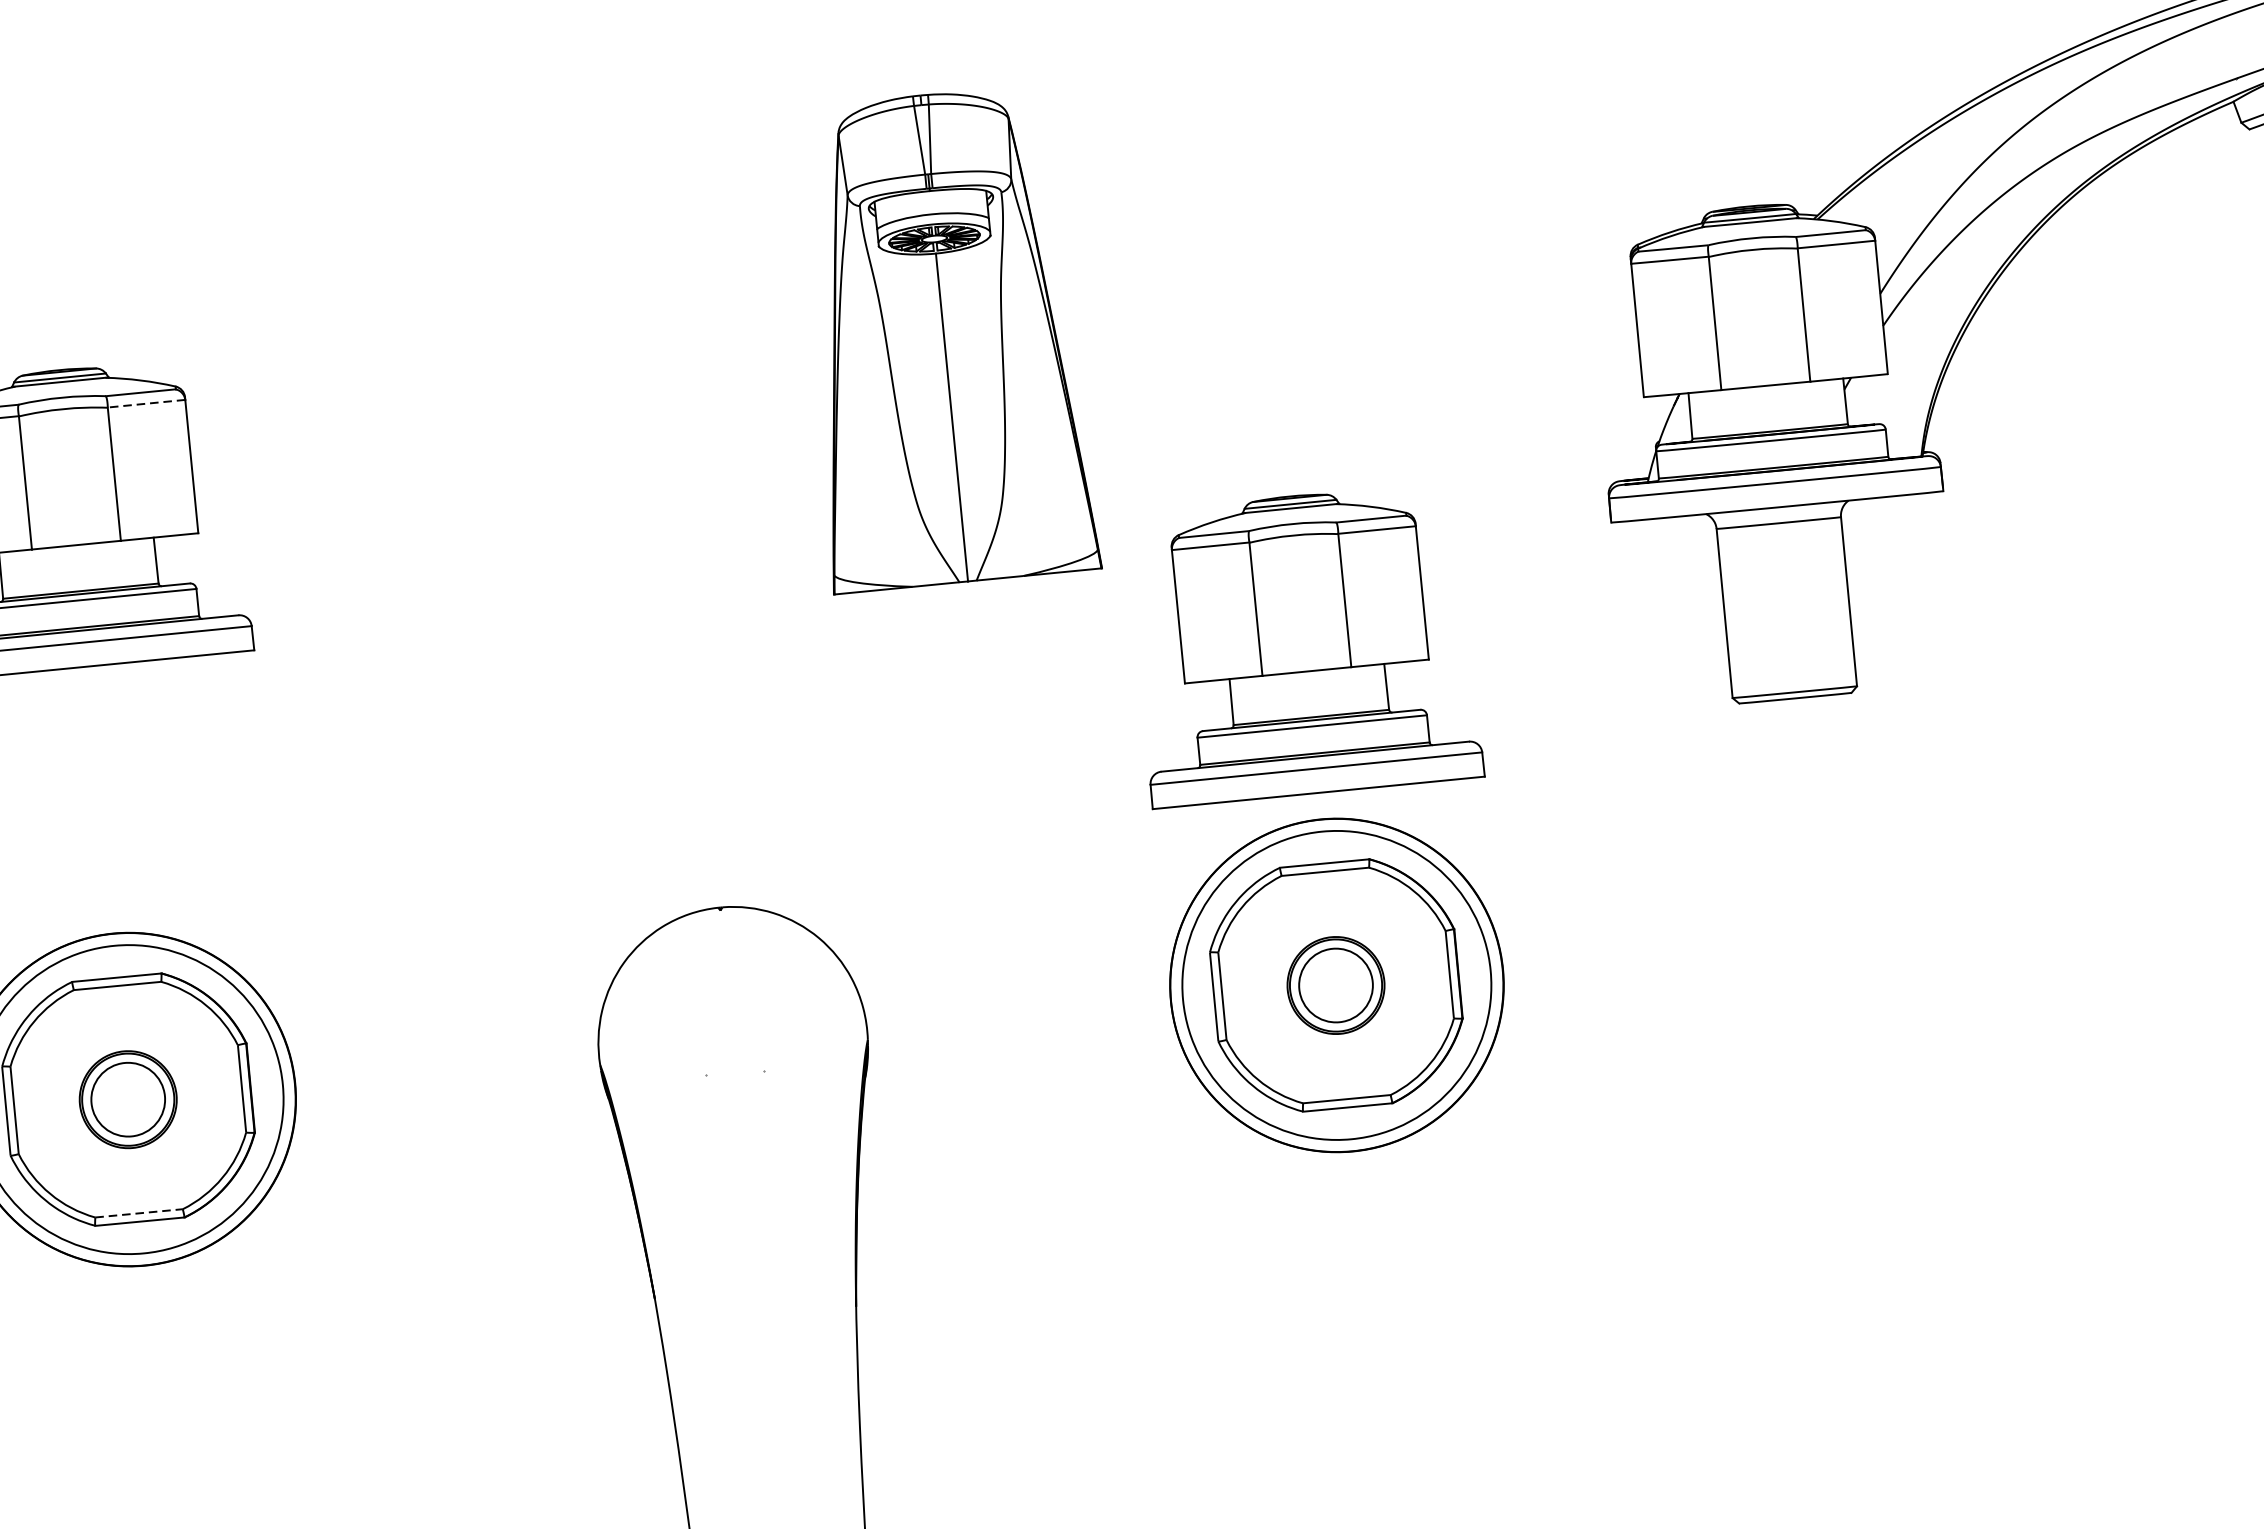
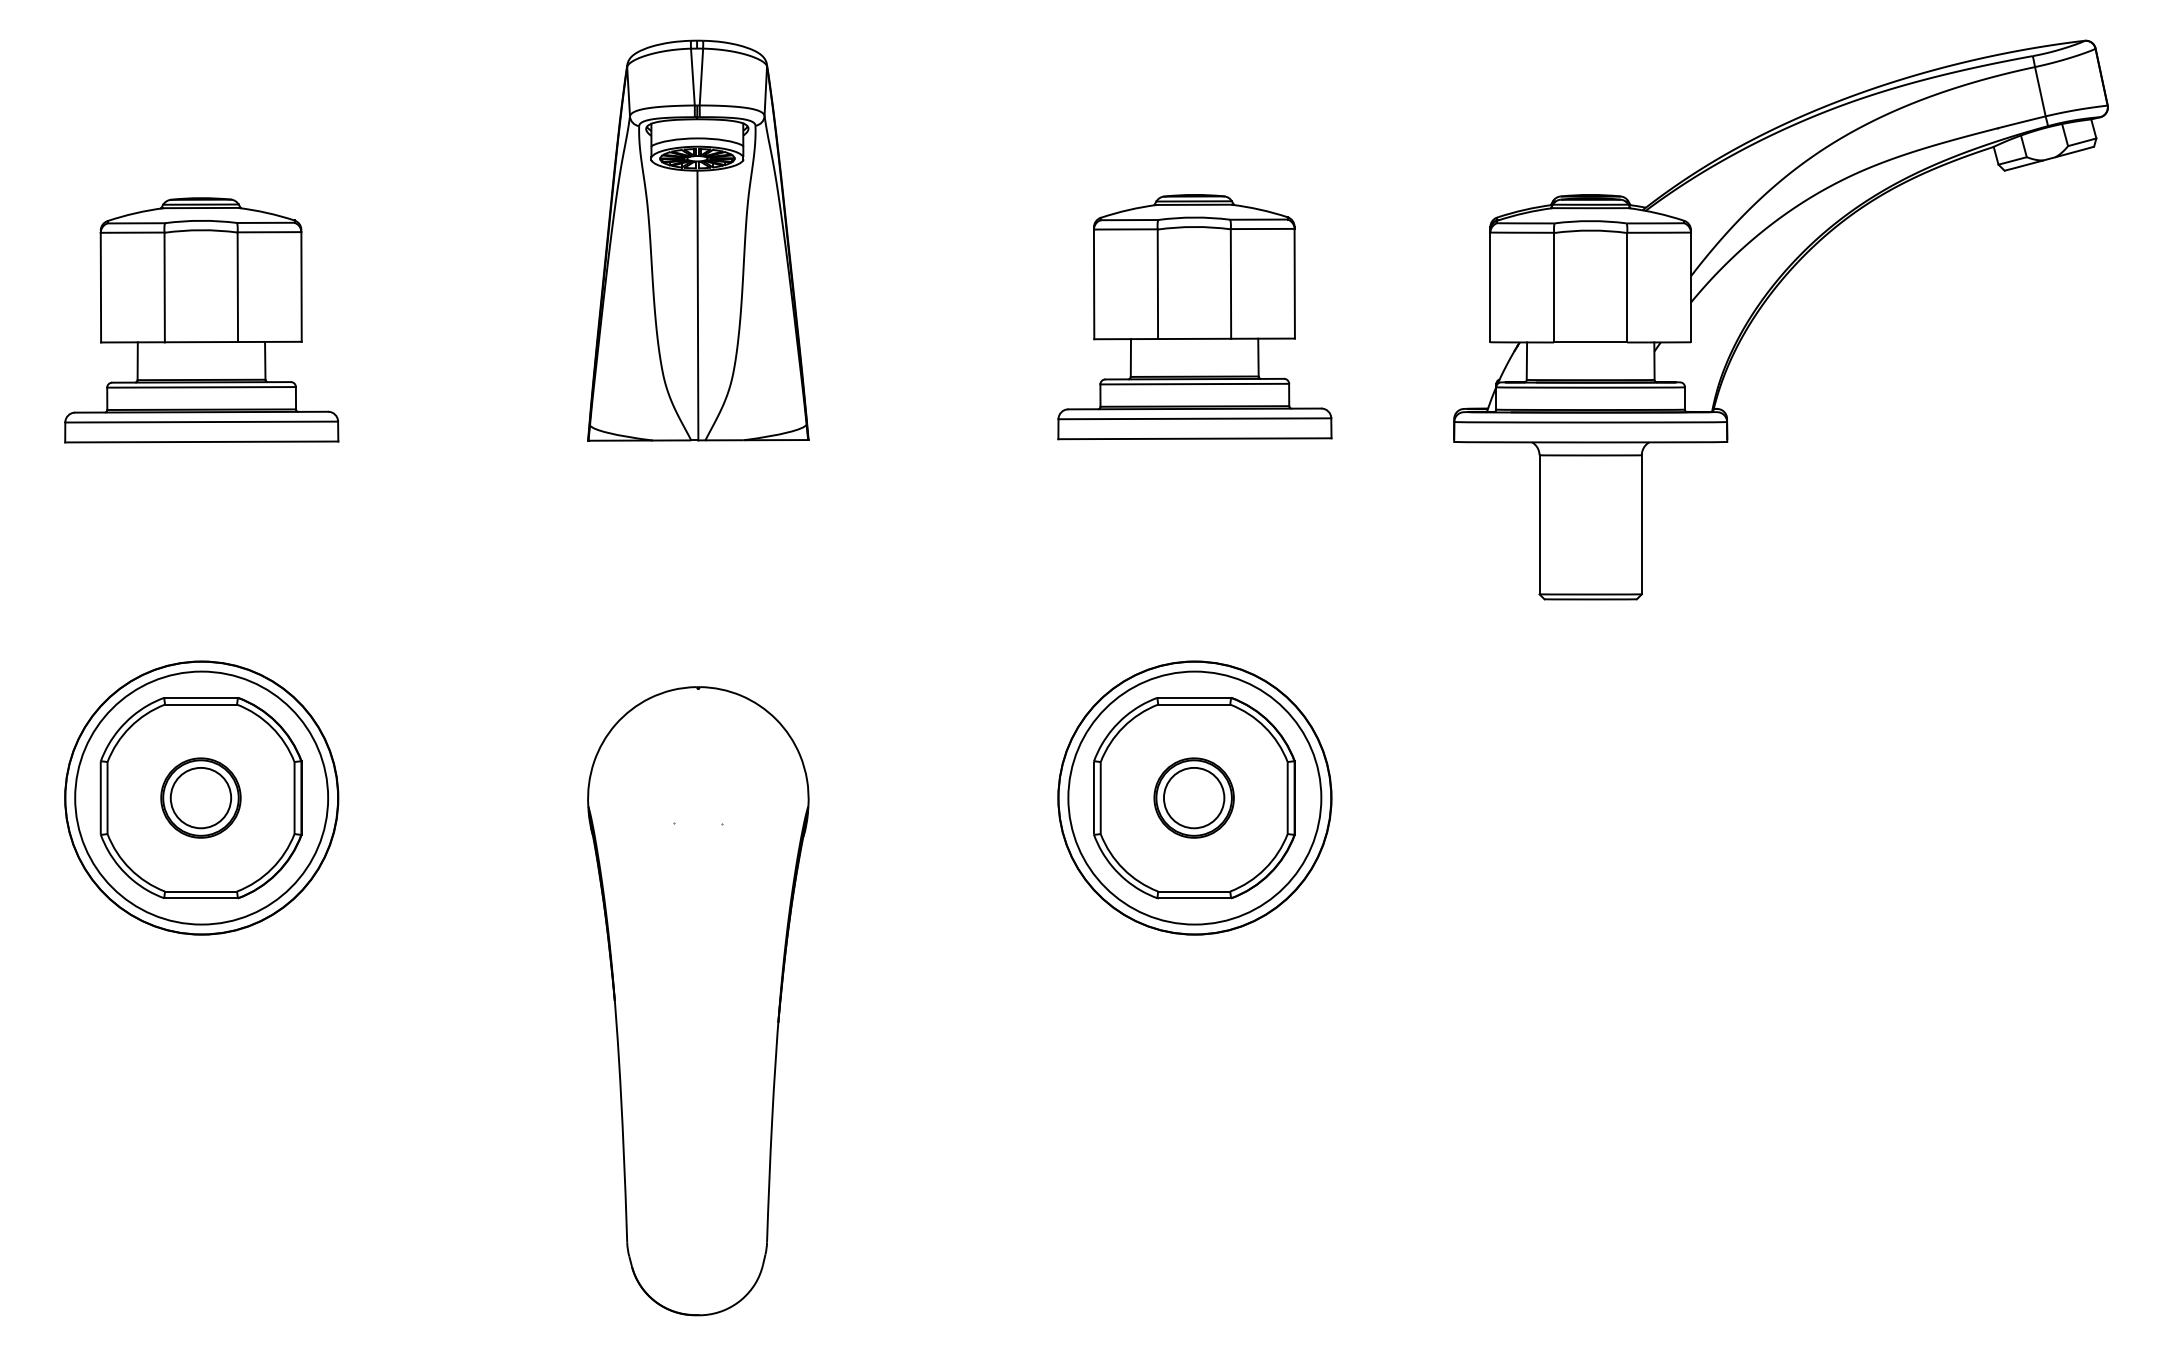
part: (945, 338) -> (698, 240), moved
line: (146, 404) -> (269, 232), dashed -> solid
part: (1304, 645) -> (1194, 317), moved
line: (139, 1213) -> (201, 891), dashed -> solid

